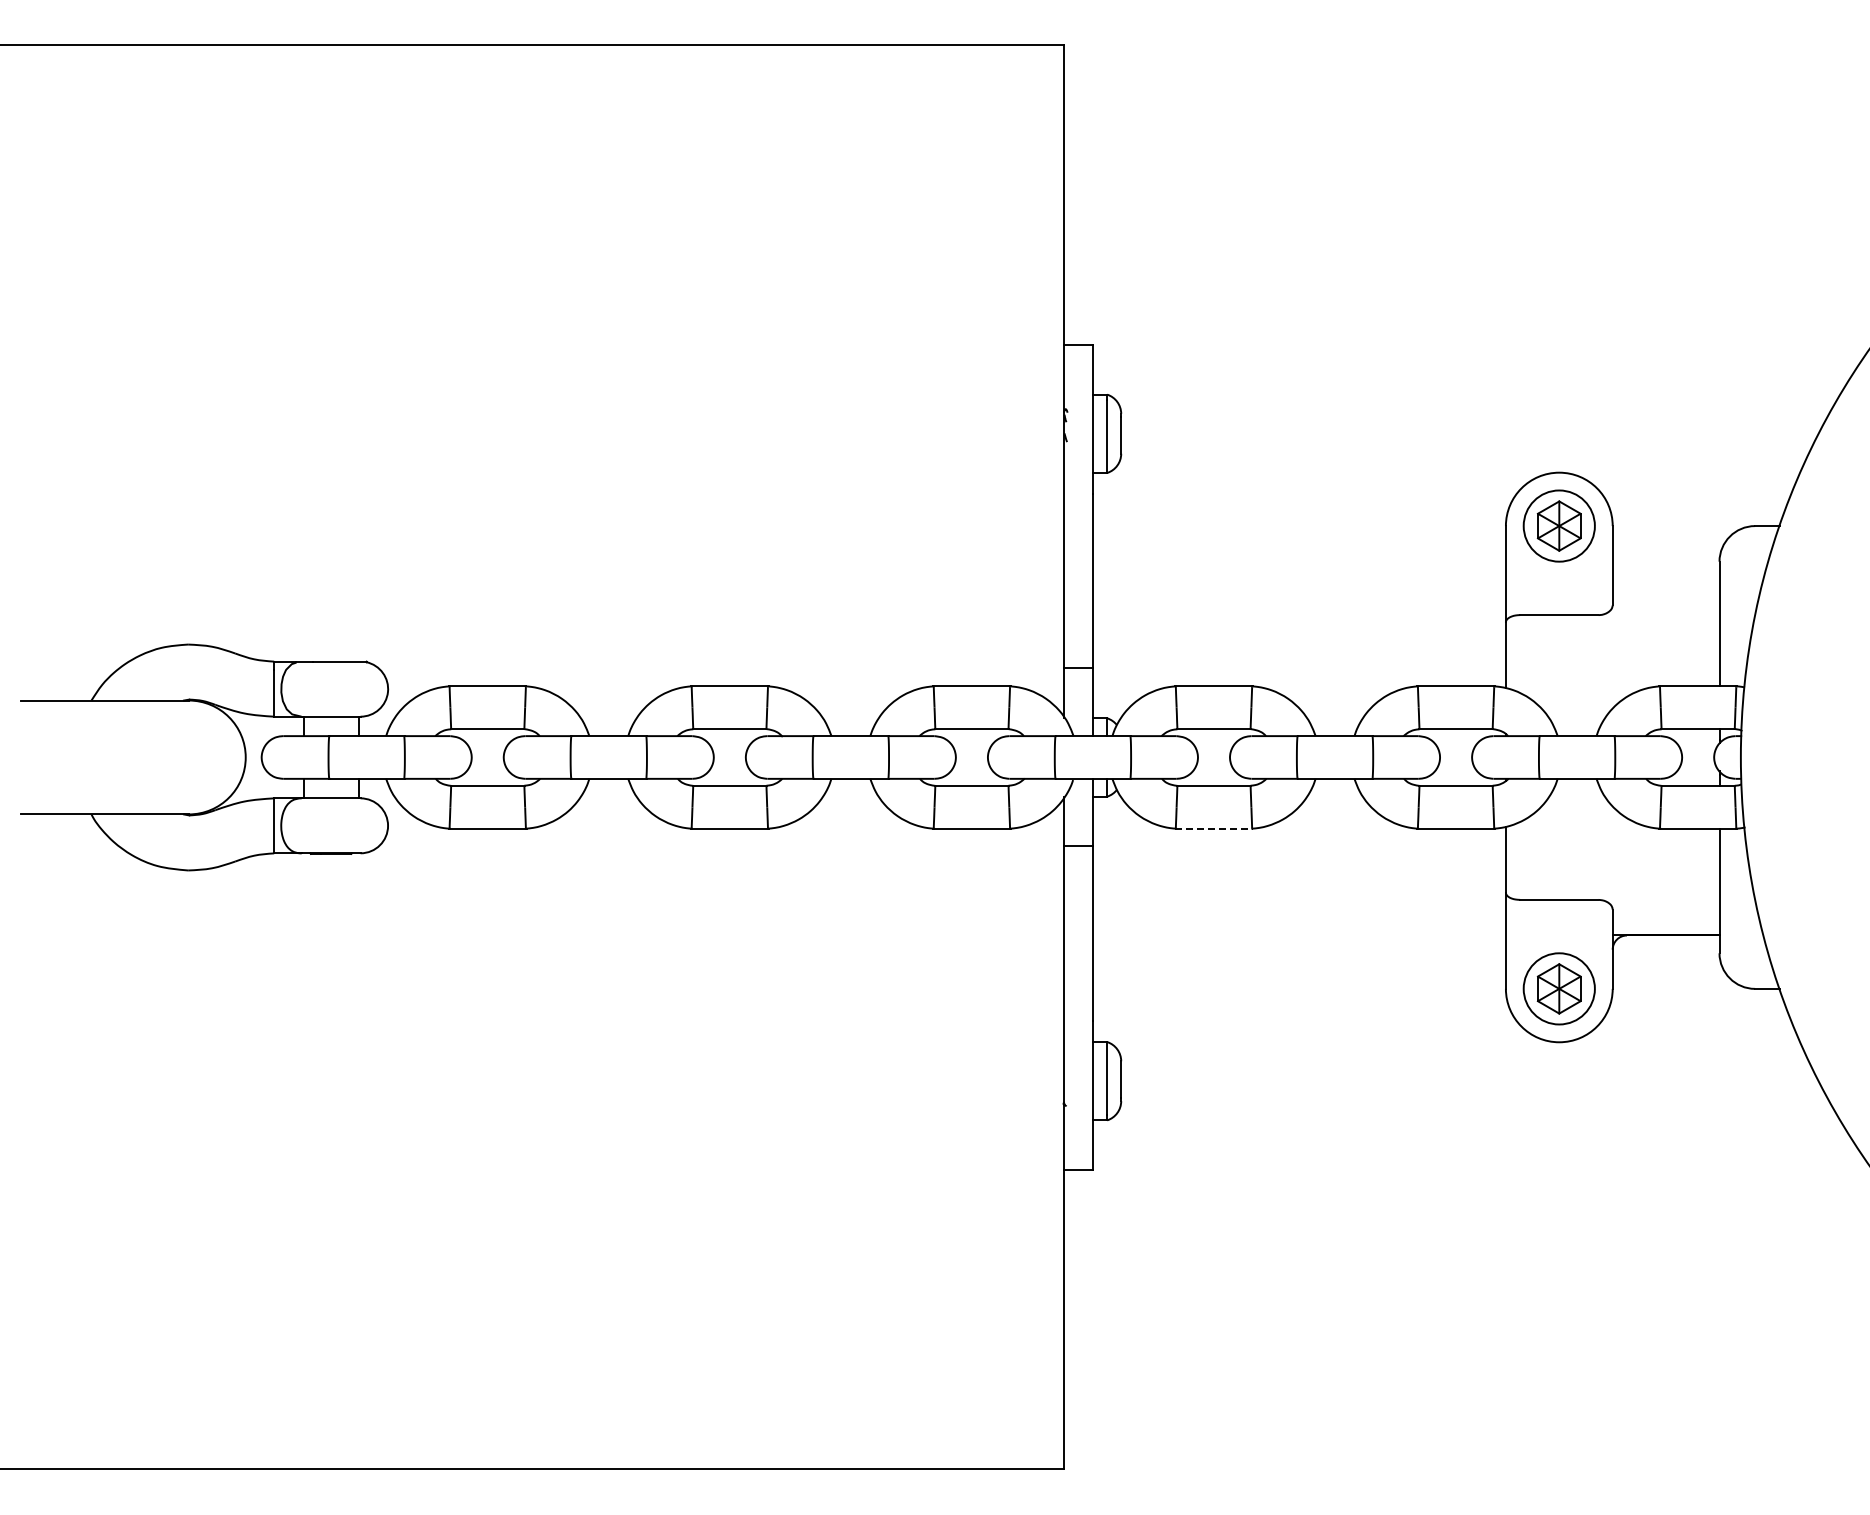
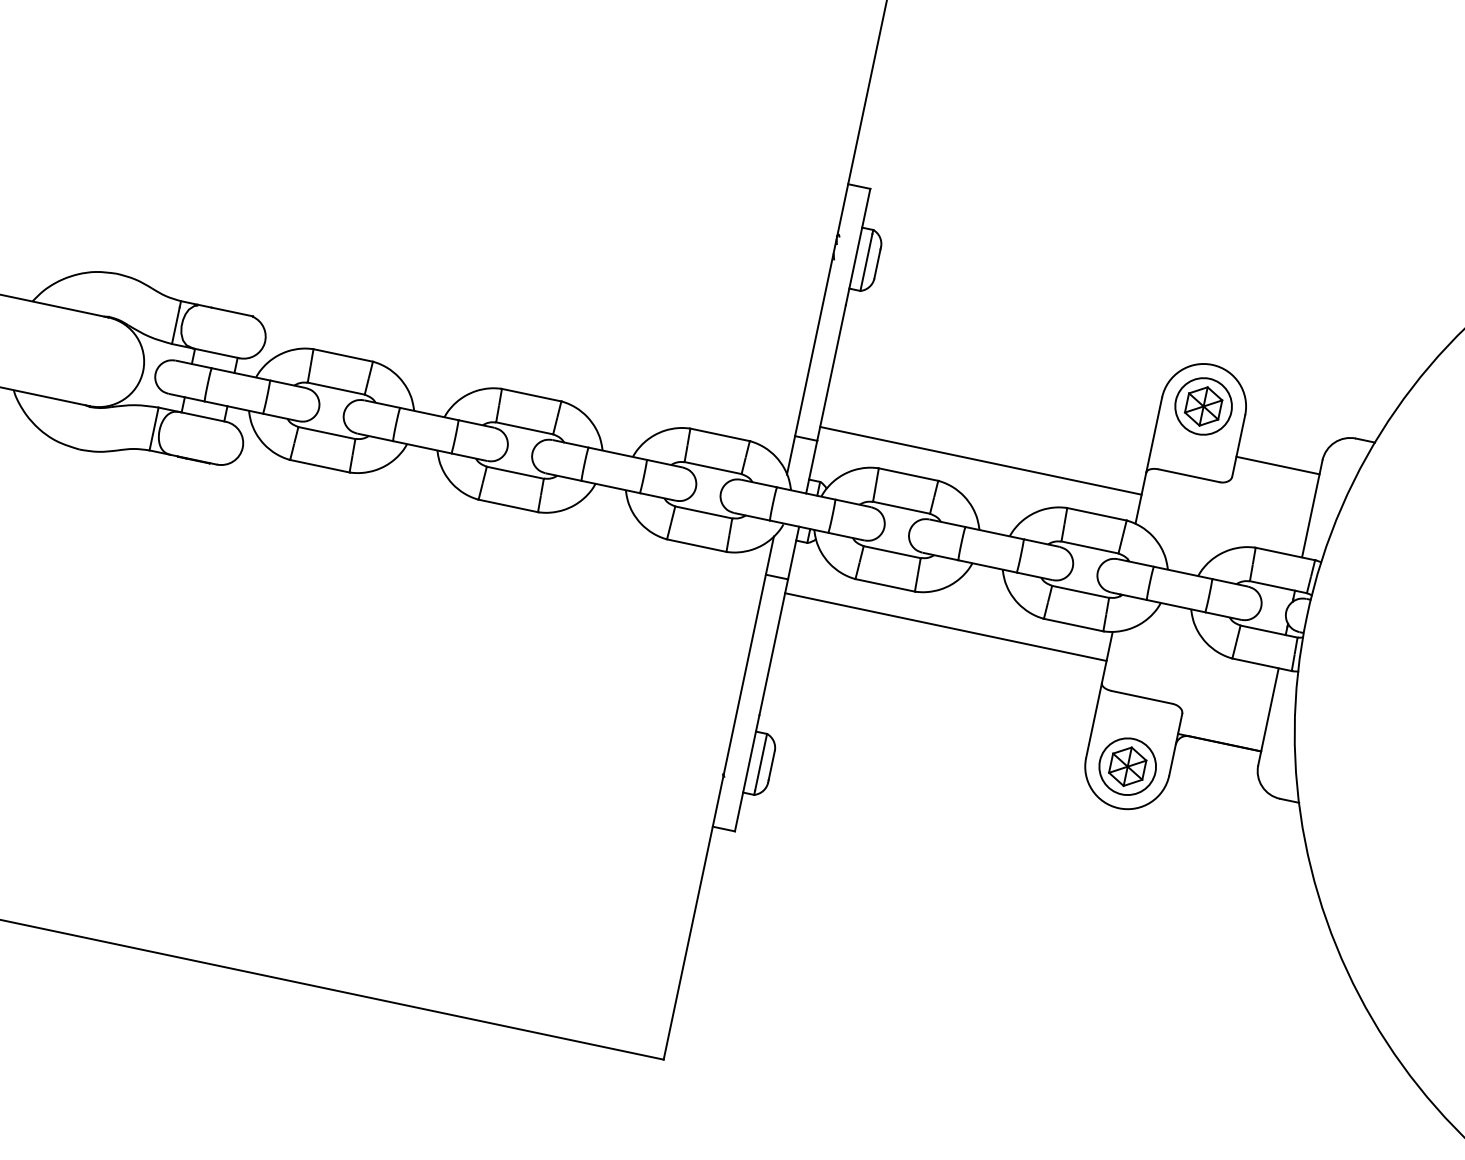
line: (1665, 579) -> (1277, 465), added
line: (1298, 650) -> (980, 460), added
line: (1214, 828) -> (885, 585), dashed -> solid
line: (1298, 864) -> (945, 627), added

